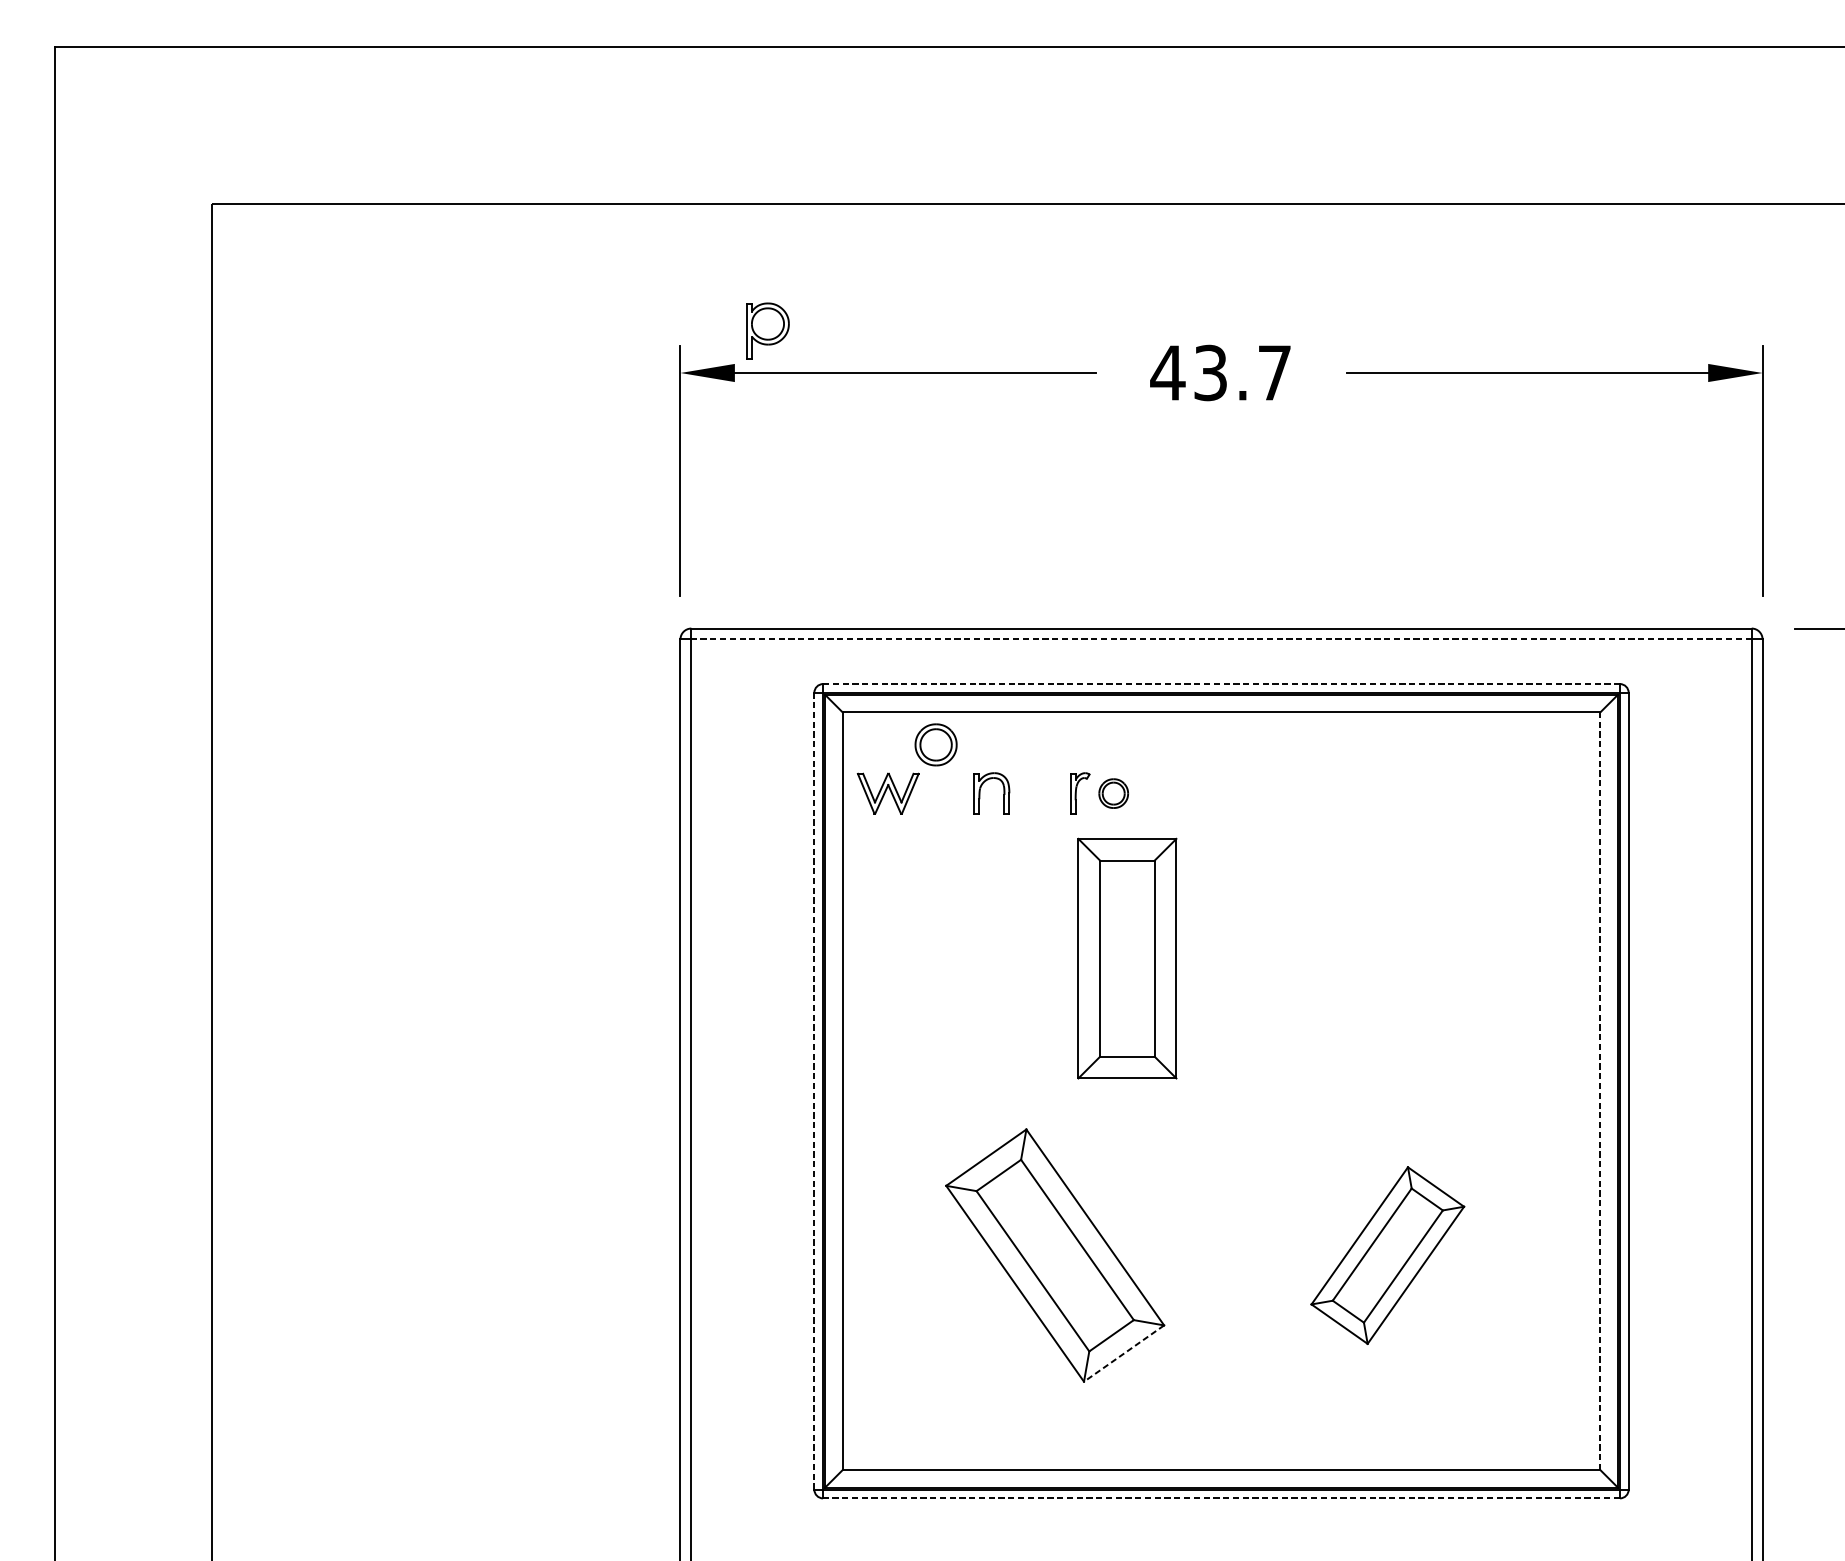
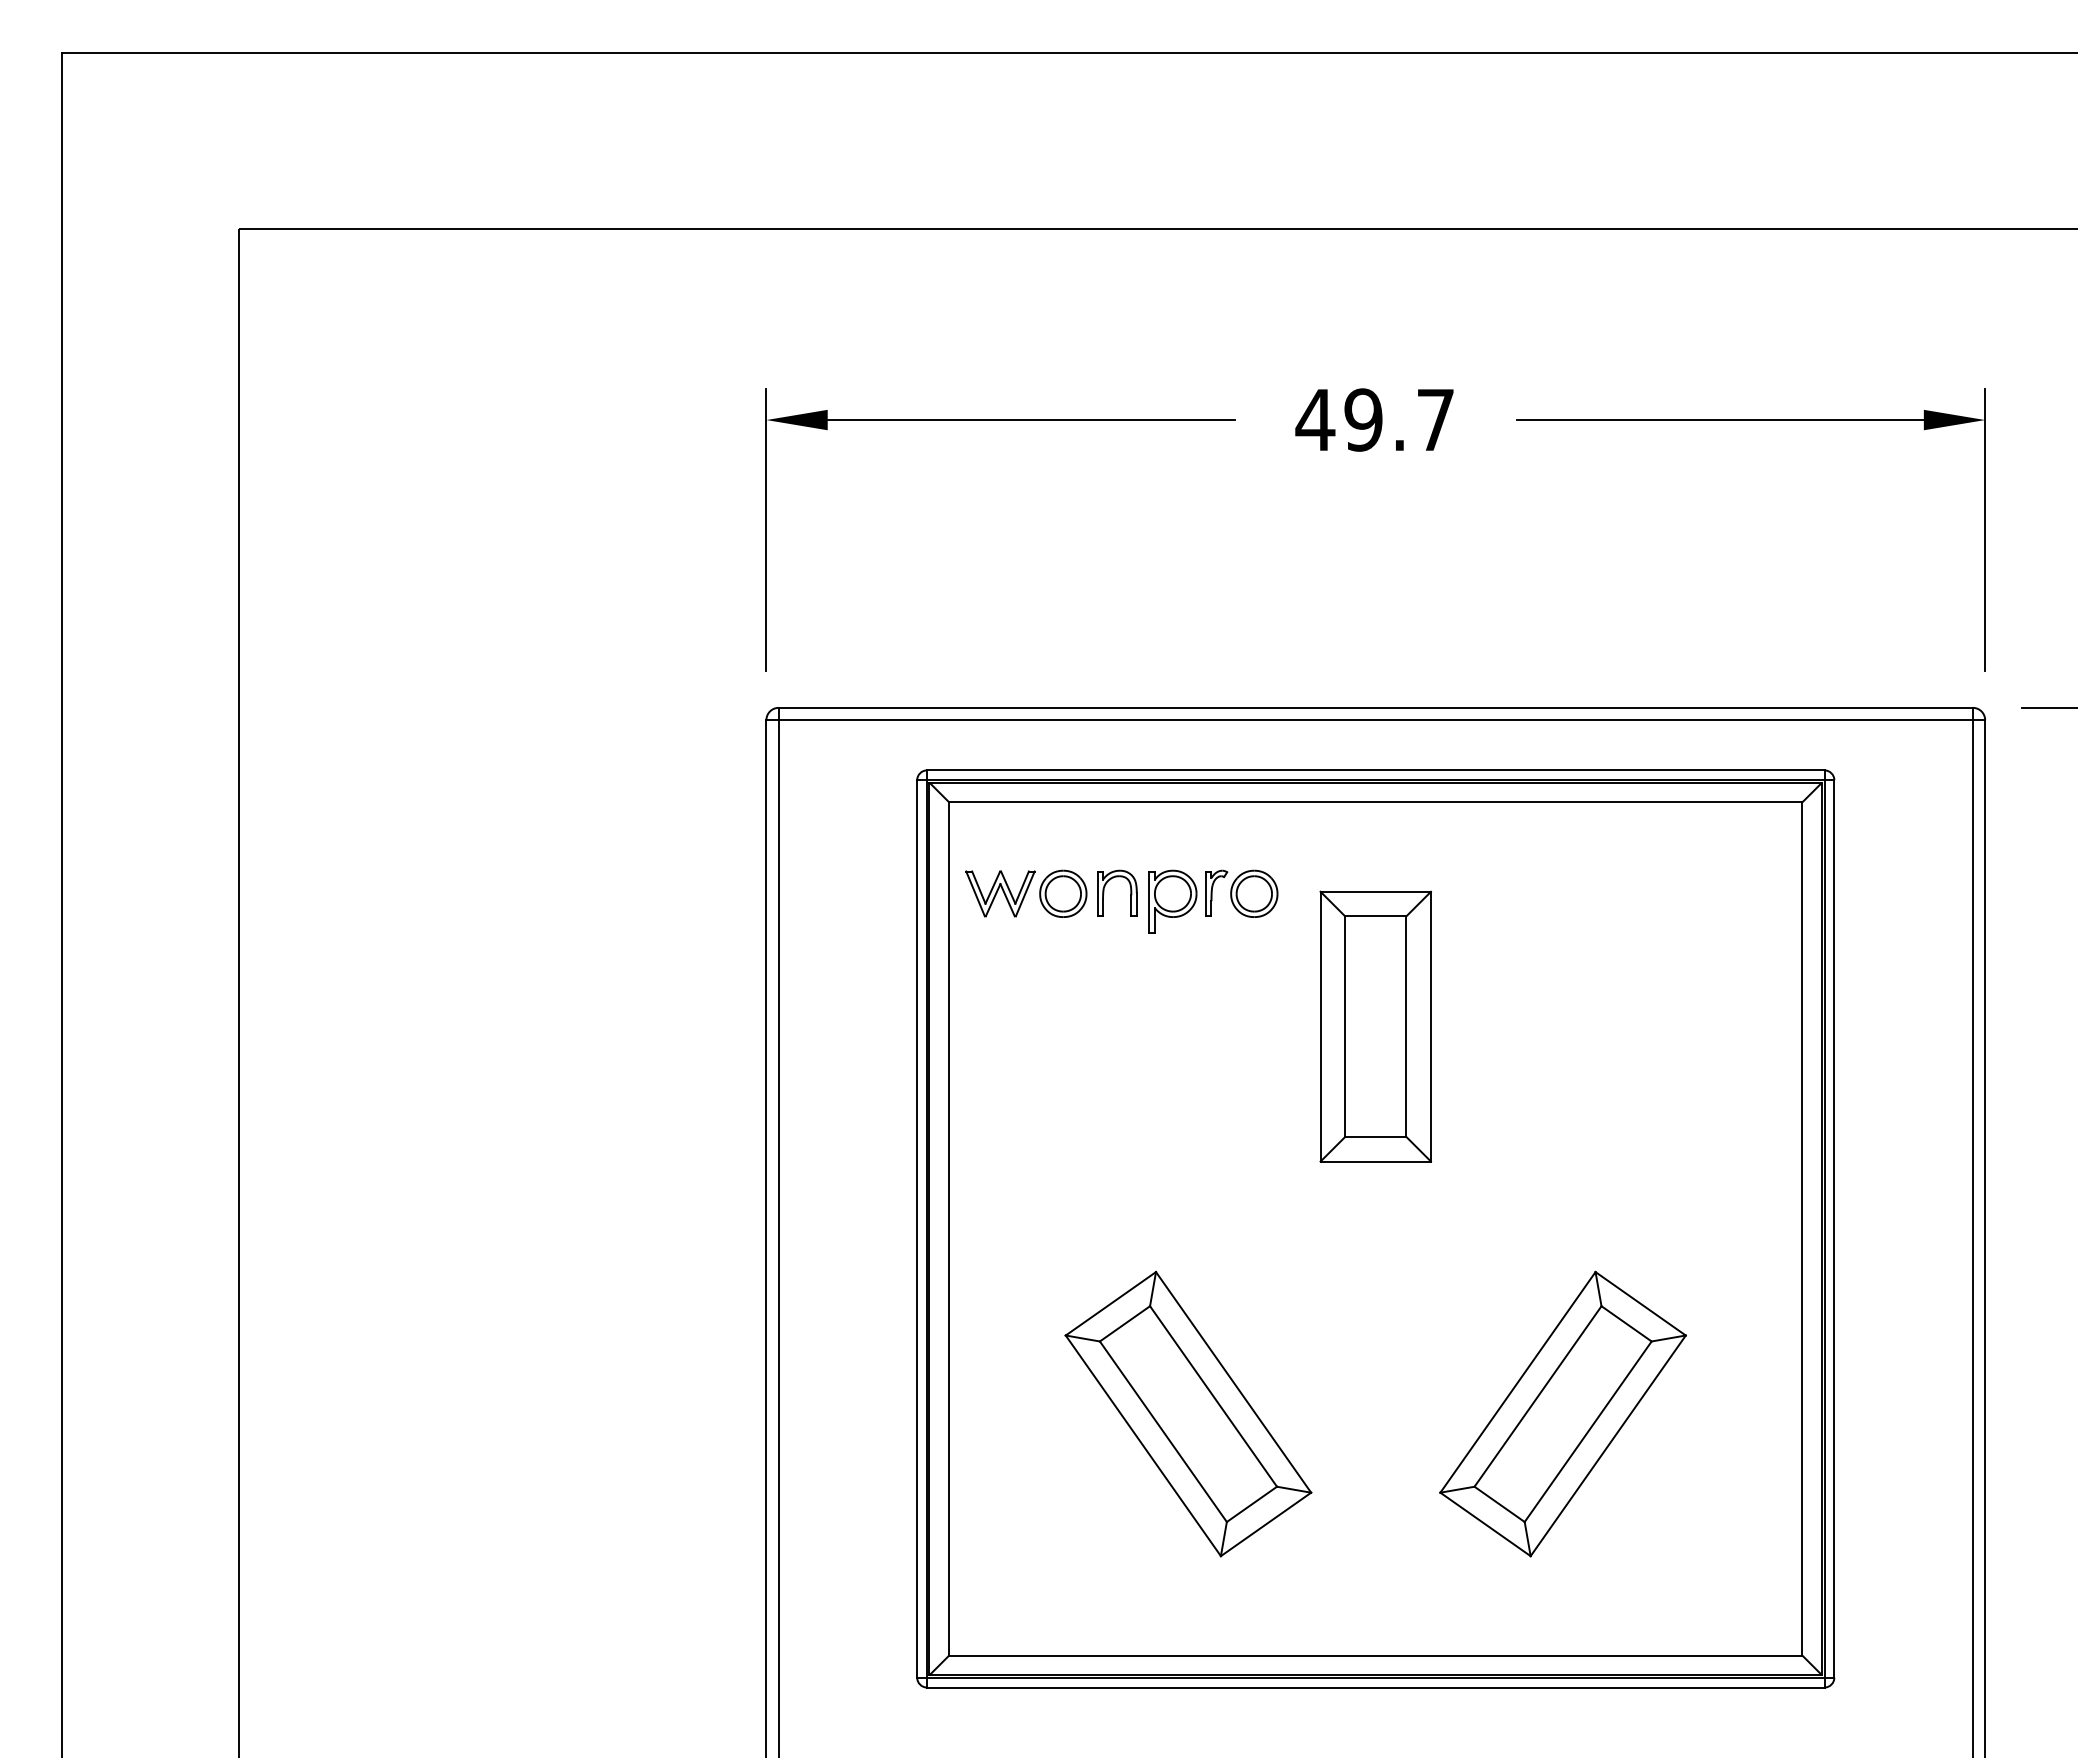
part: (767, 330) -> (1172, 901), moved
text: (1210, 372) -> (1363, 419), 43.7 -> 49.7
line: (1221, 639) -> (1375, 720), dashed -> solid
line: (1221, 684) -> (1375, 770), dashed -> solid
part: (936, 744) -> (1063, 893), moved
part: (1113, 793) -> (1254, 893), size x1.43
part: (1127, 958) -> (1375, 1026), moved
line: (814, 1090) -> (917, 1228), dashed -> solid
line: (1600, 1090) -> (1802, 1228), dashed -> solid
part: (1387, 1255) -> (1562, 1413), size x1.43
line: (1123, 1353) -> (1265, 1524), dashed -> solid
line: (1221, 1498) -> (1375, 1687), dashed -> solid

